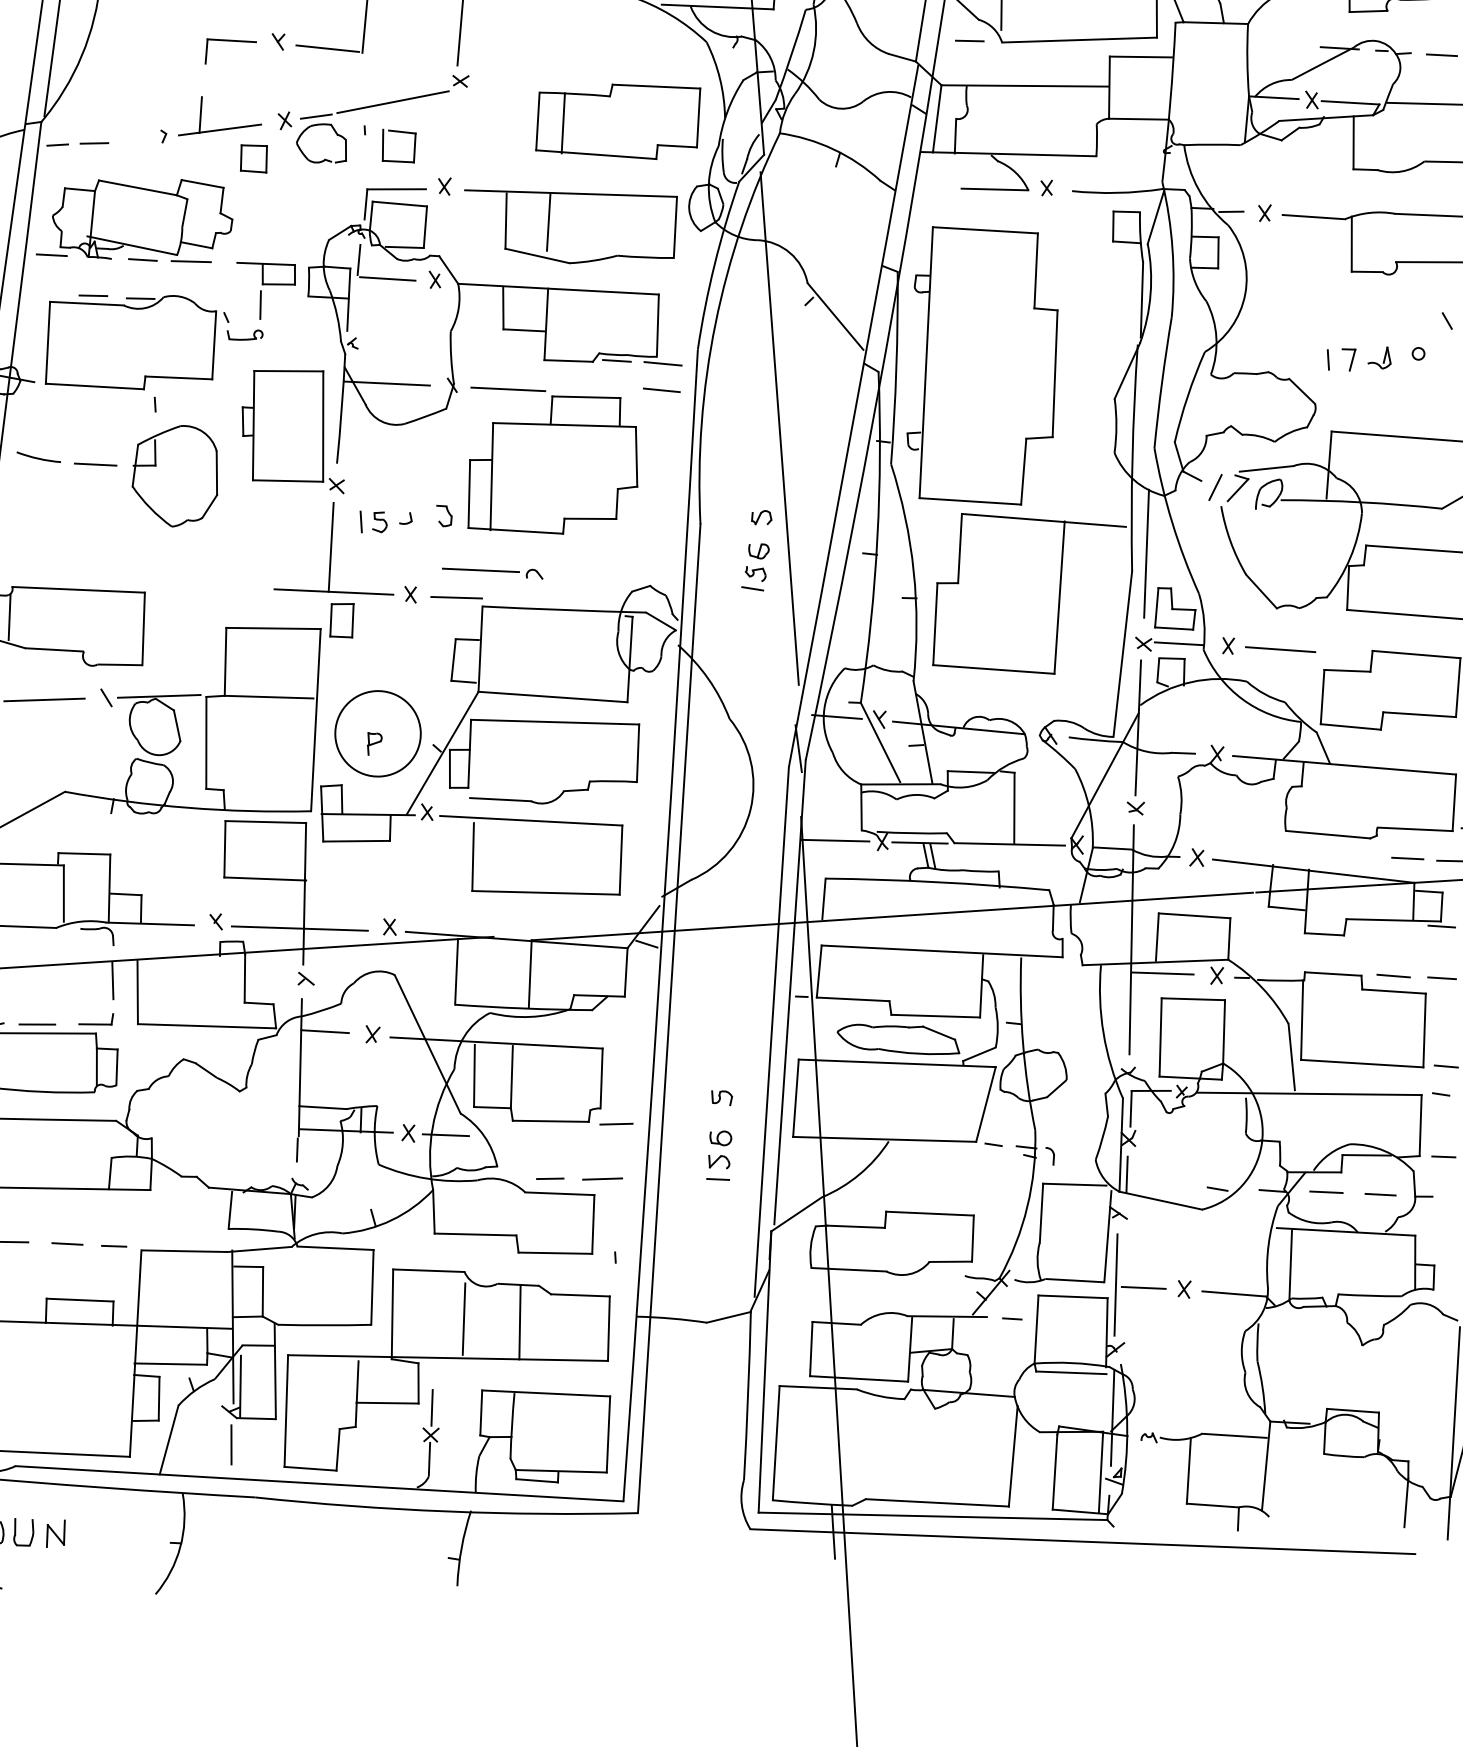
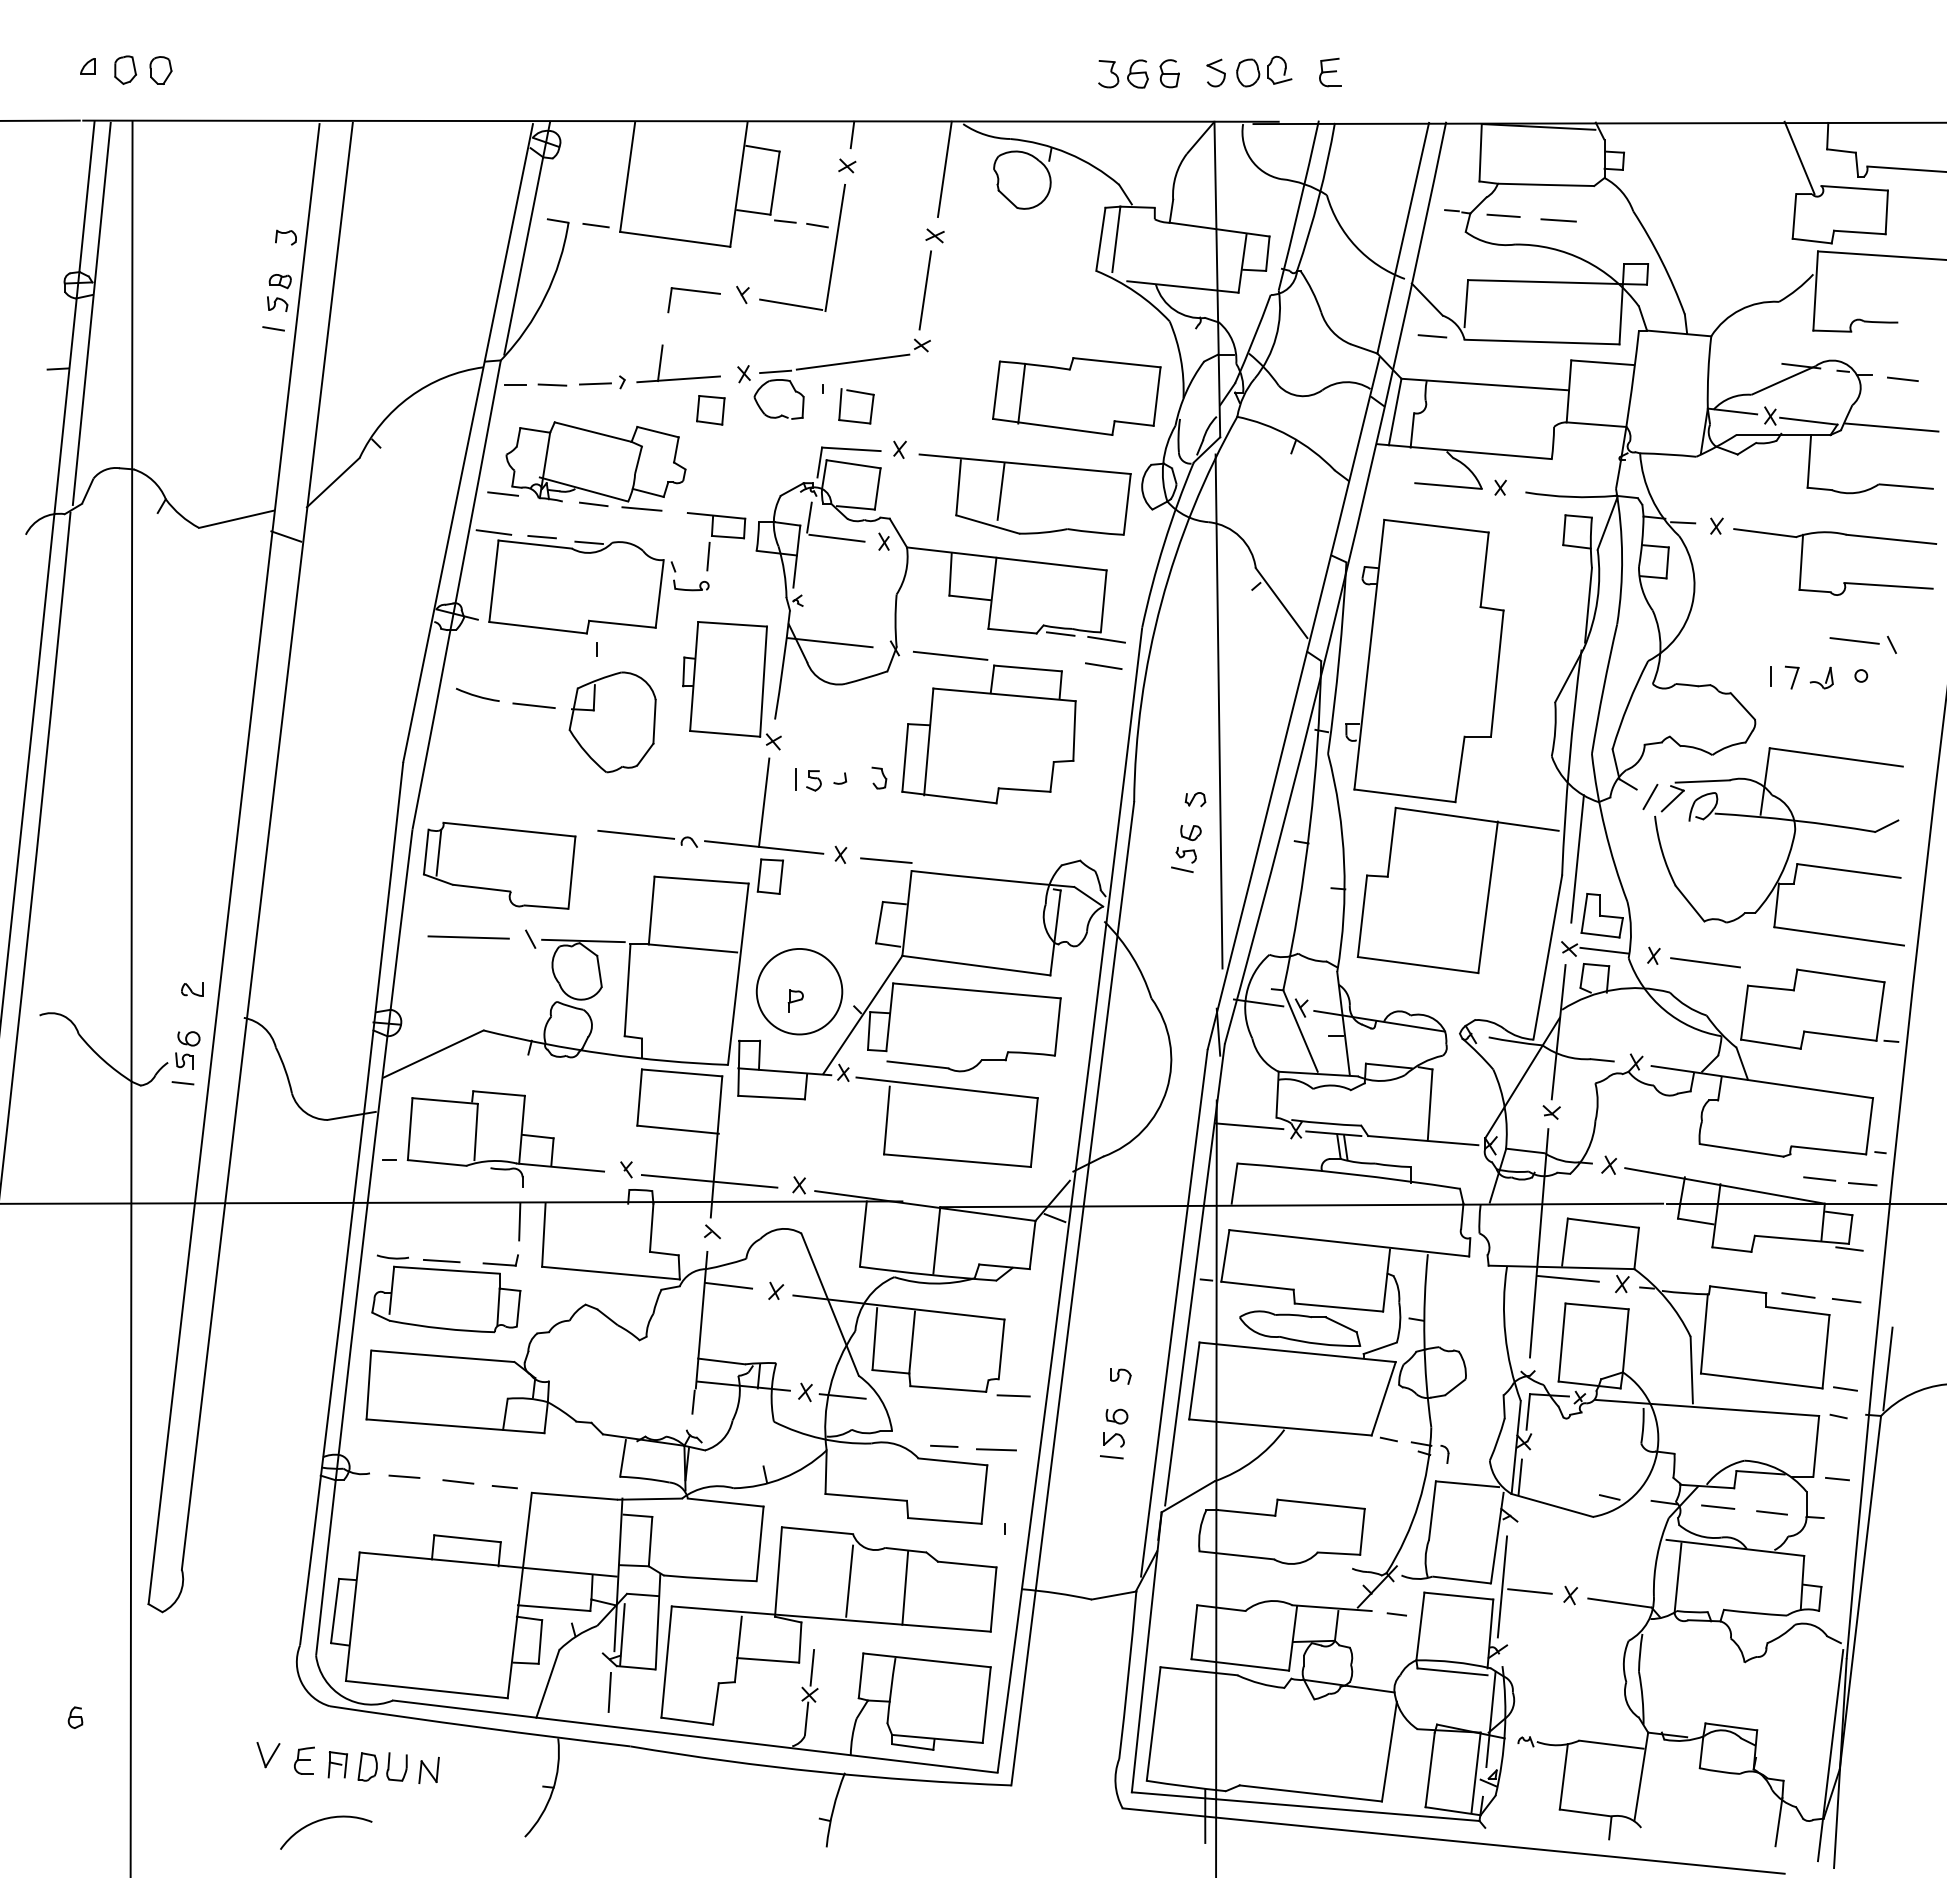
line: (137, 139) -> (595, 383), added
line: (44, 294) -> (493, 532), added
line: (1409, 318) -> (1854, 640), added
part: (492, 573) -> (647, 838), moved

